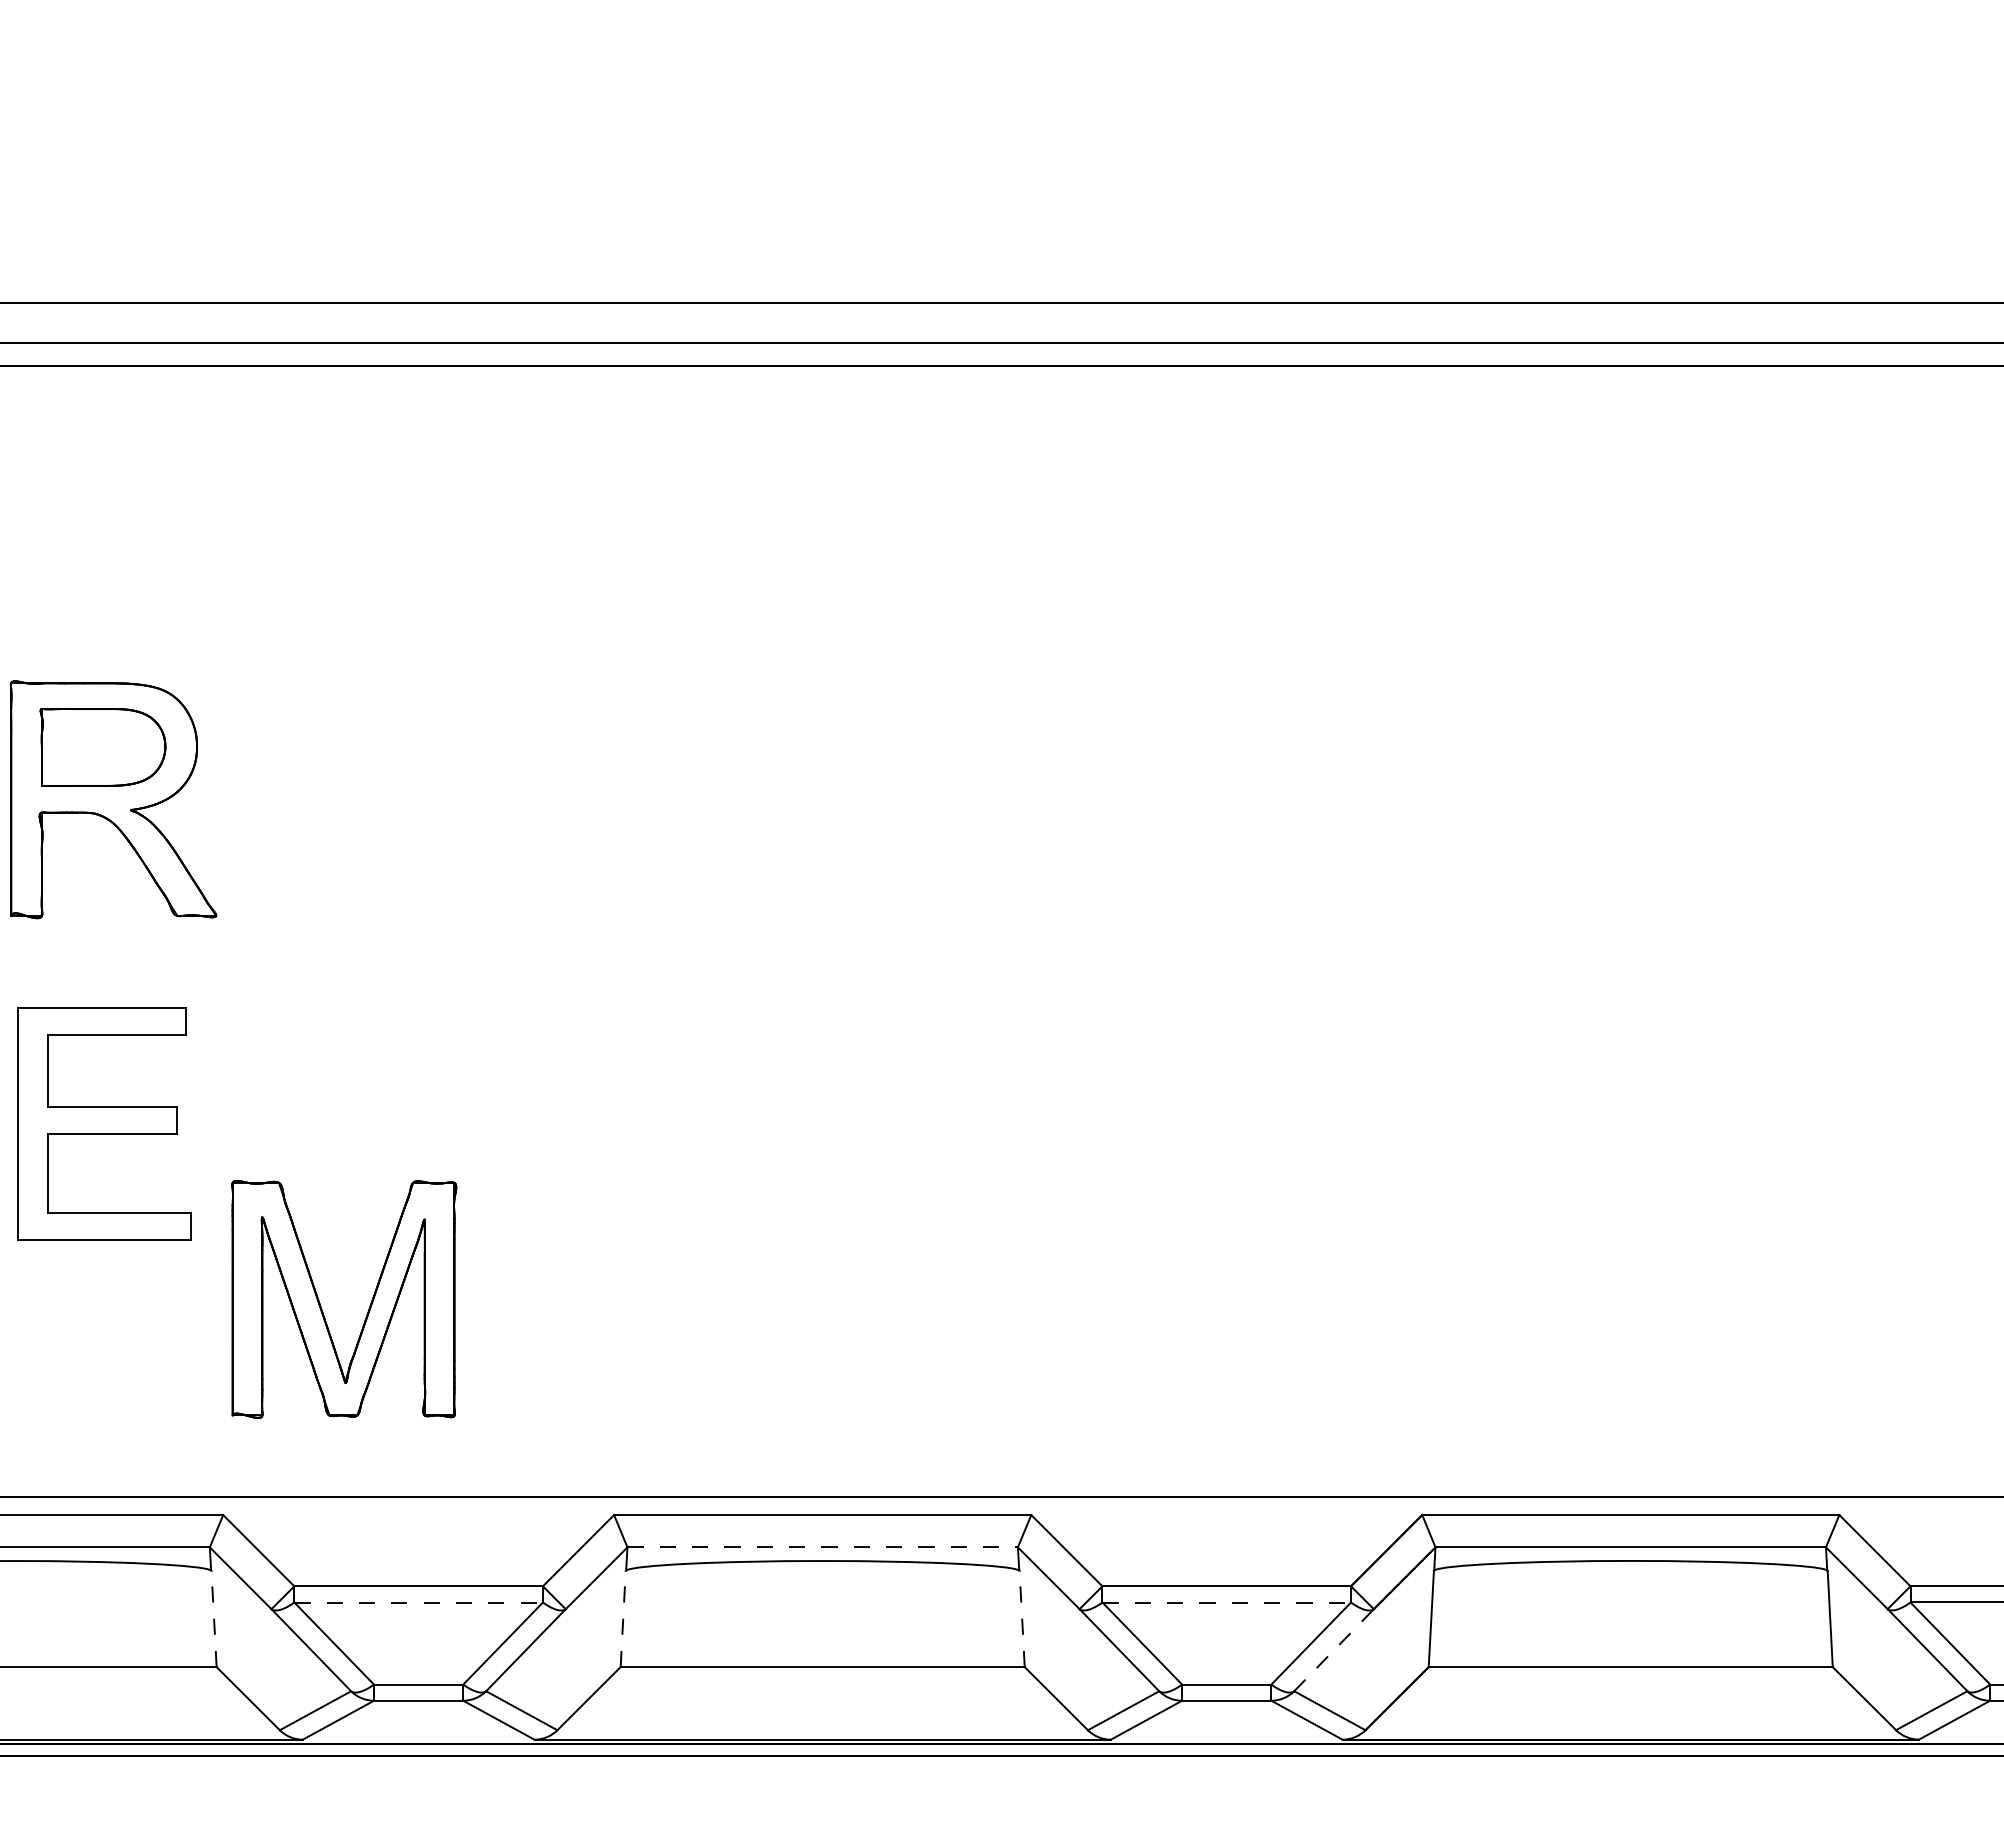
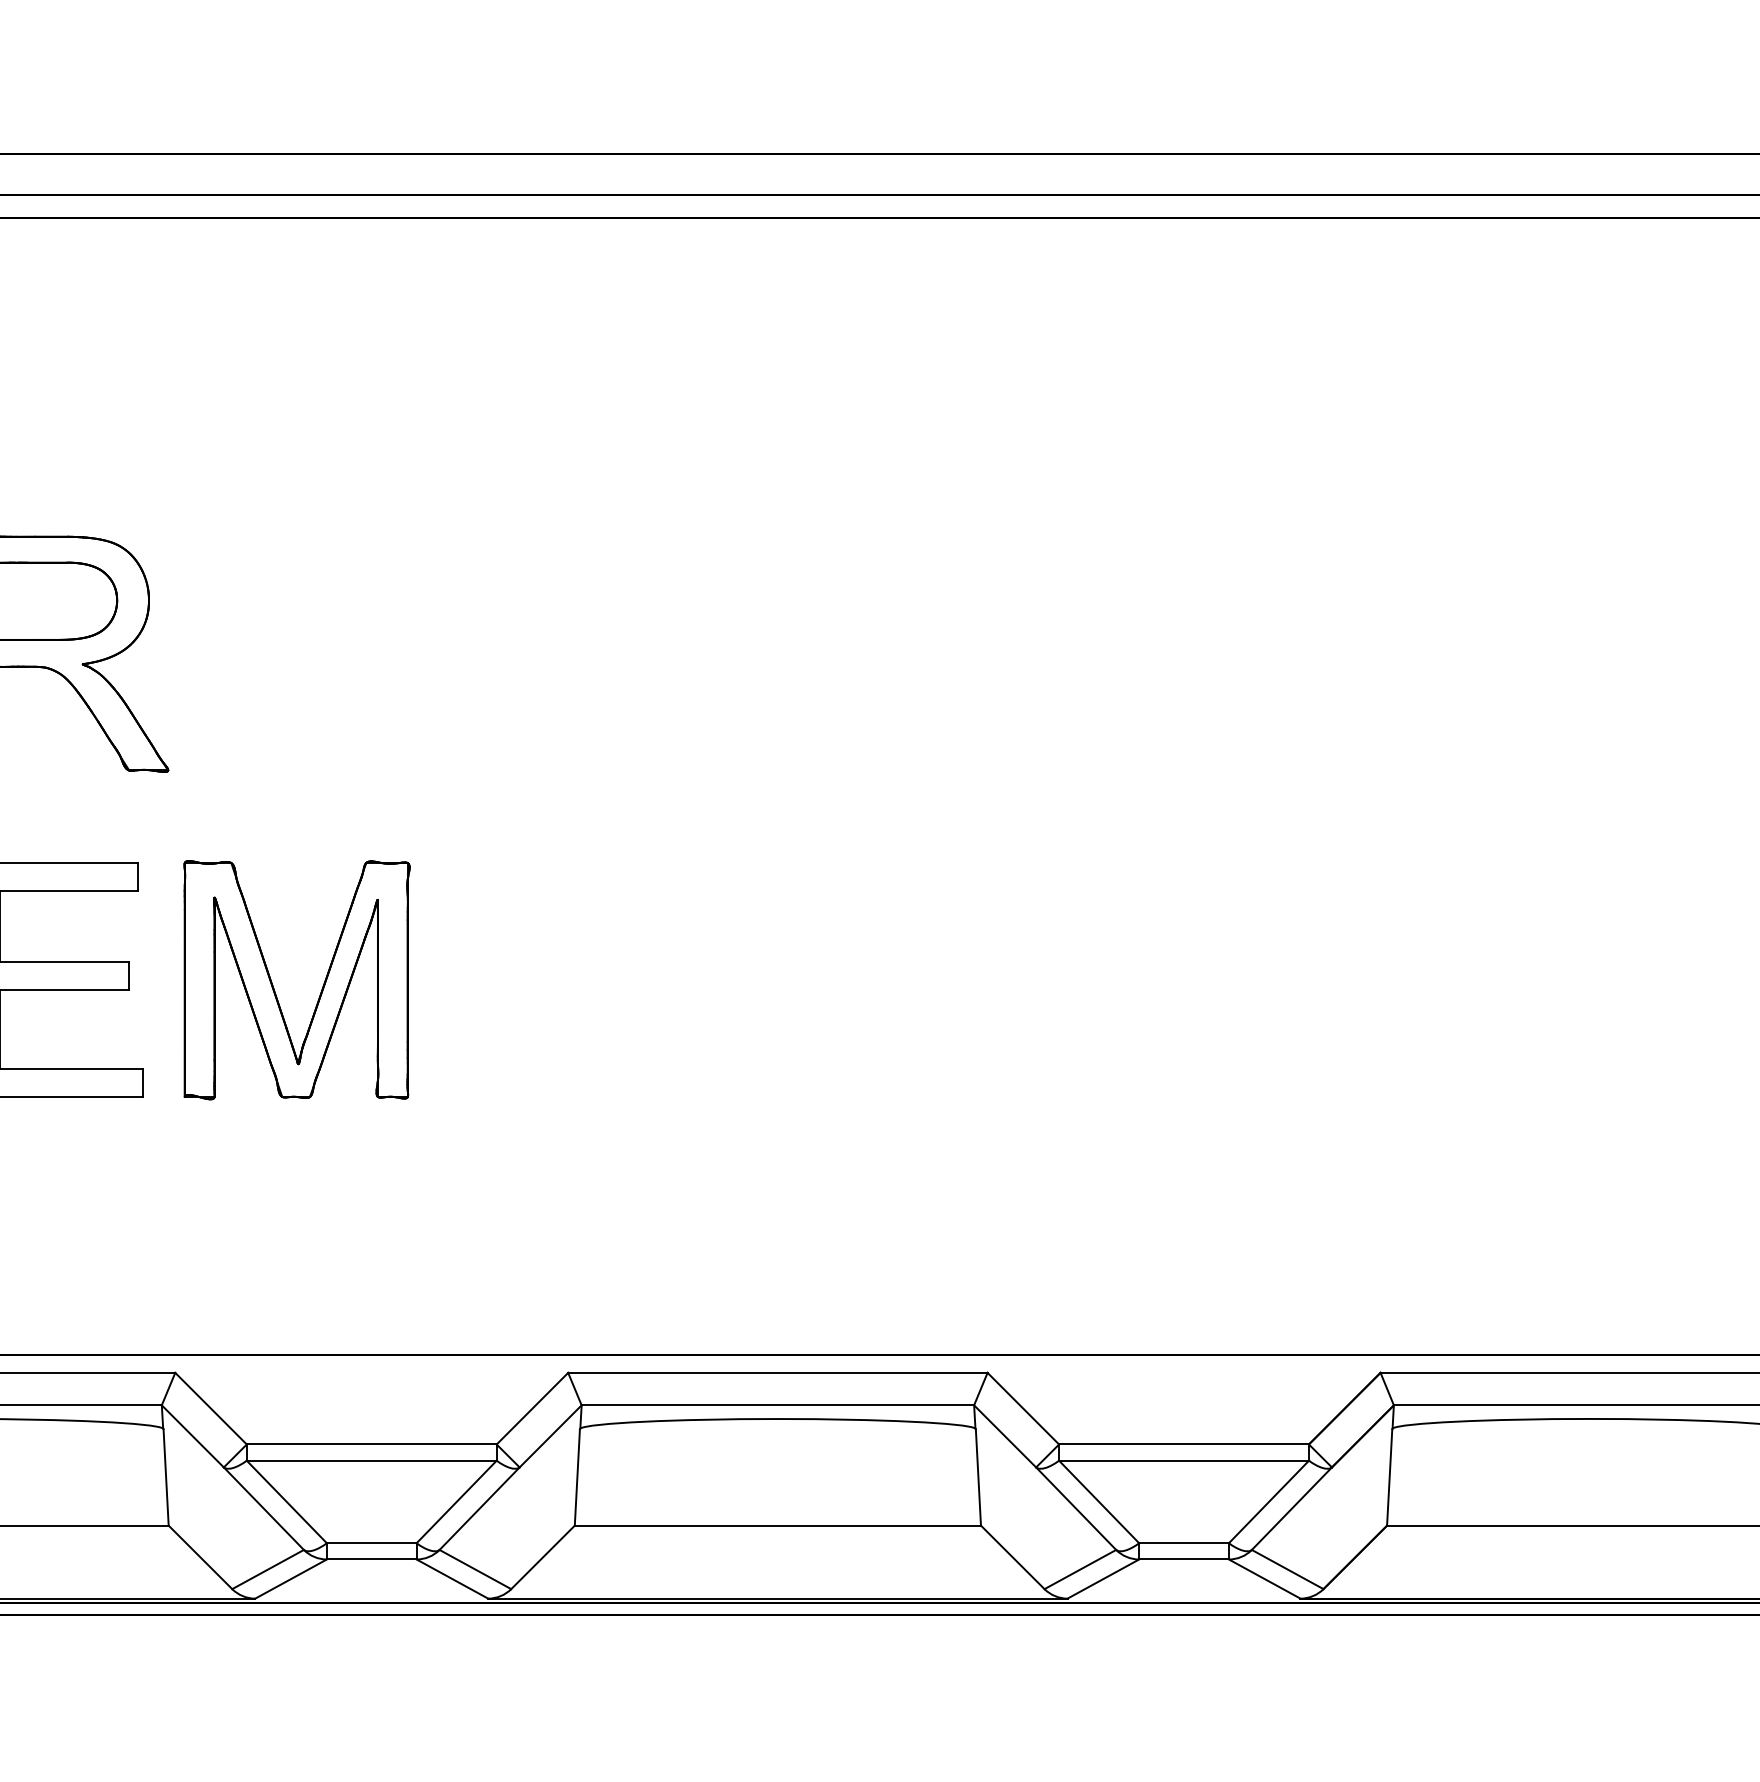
part: (321, 1306) -> (274, 987), moved
line: (823, 1547) -> (778, 1405), dashed -> solid
line: (419, 1602) -> (372, 1460), dashed -> solid
line: (1227, 1602) -> (1184, 1460), dashed -> solid
line: (214, 1619) -> (166, 1477), dashed -> solid
line: (623, 1619) -> (577, 1477), dashed -> solid
line: (1022, 1619) -> (978, 1477), dashed -> solid
line: (1334, 1649) -> (1292, 1507), dashed -> solid

